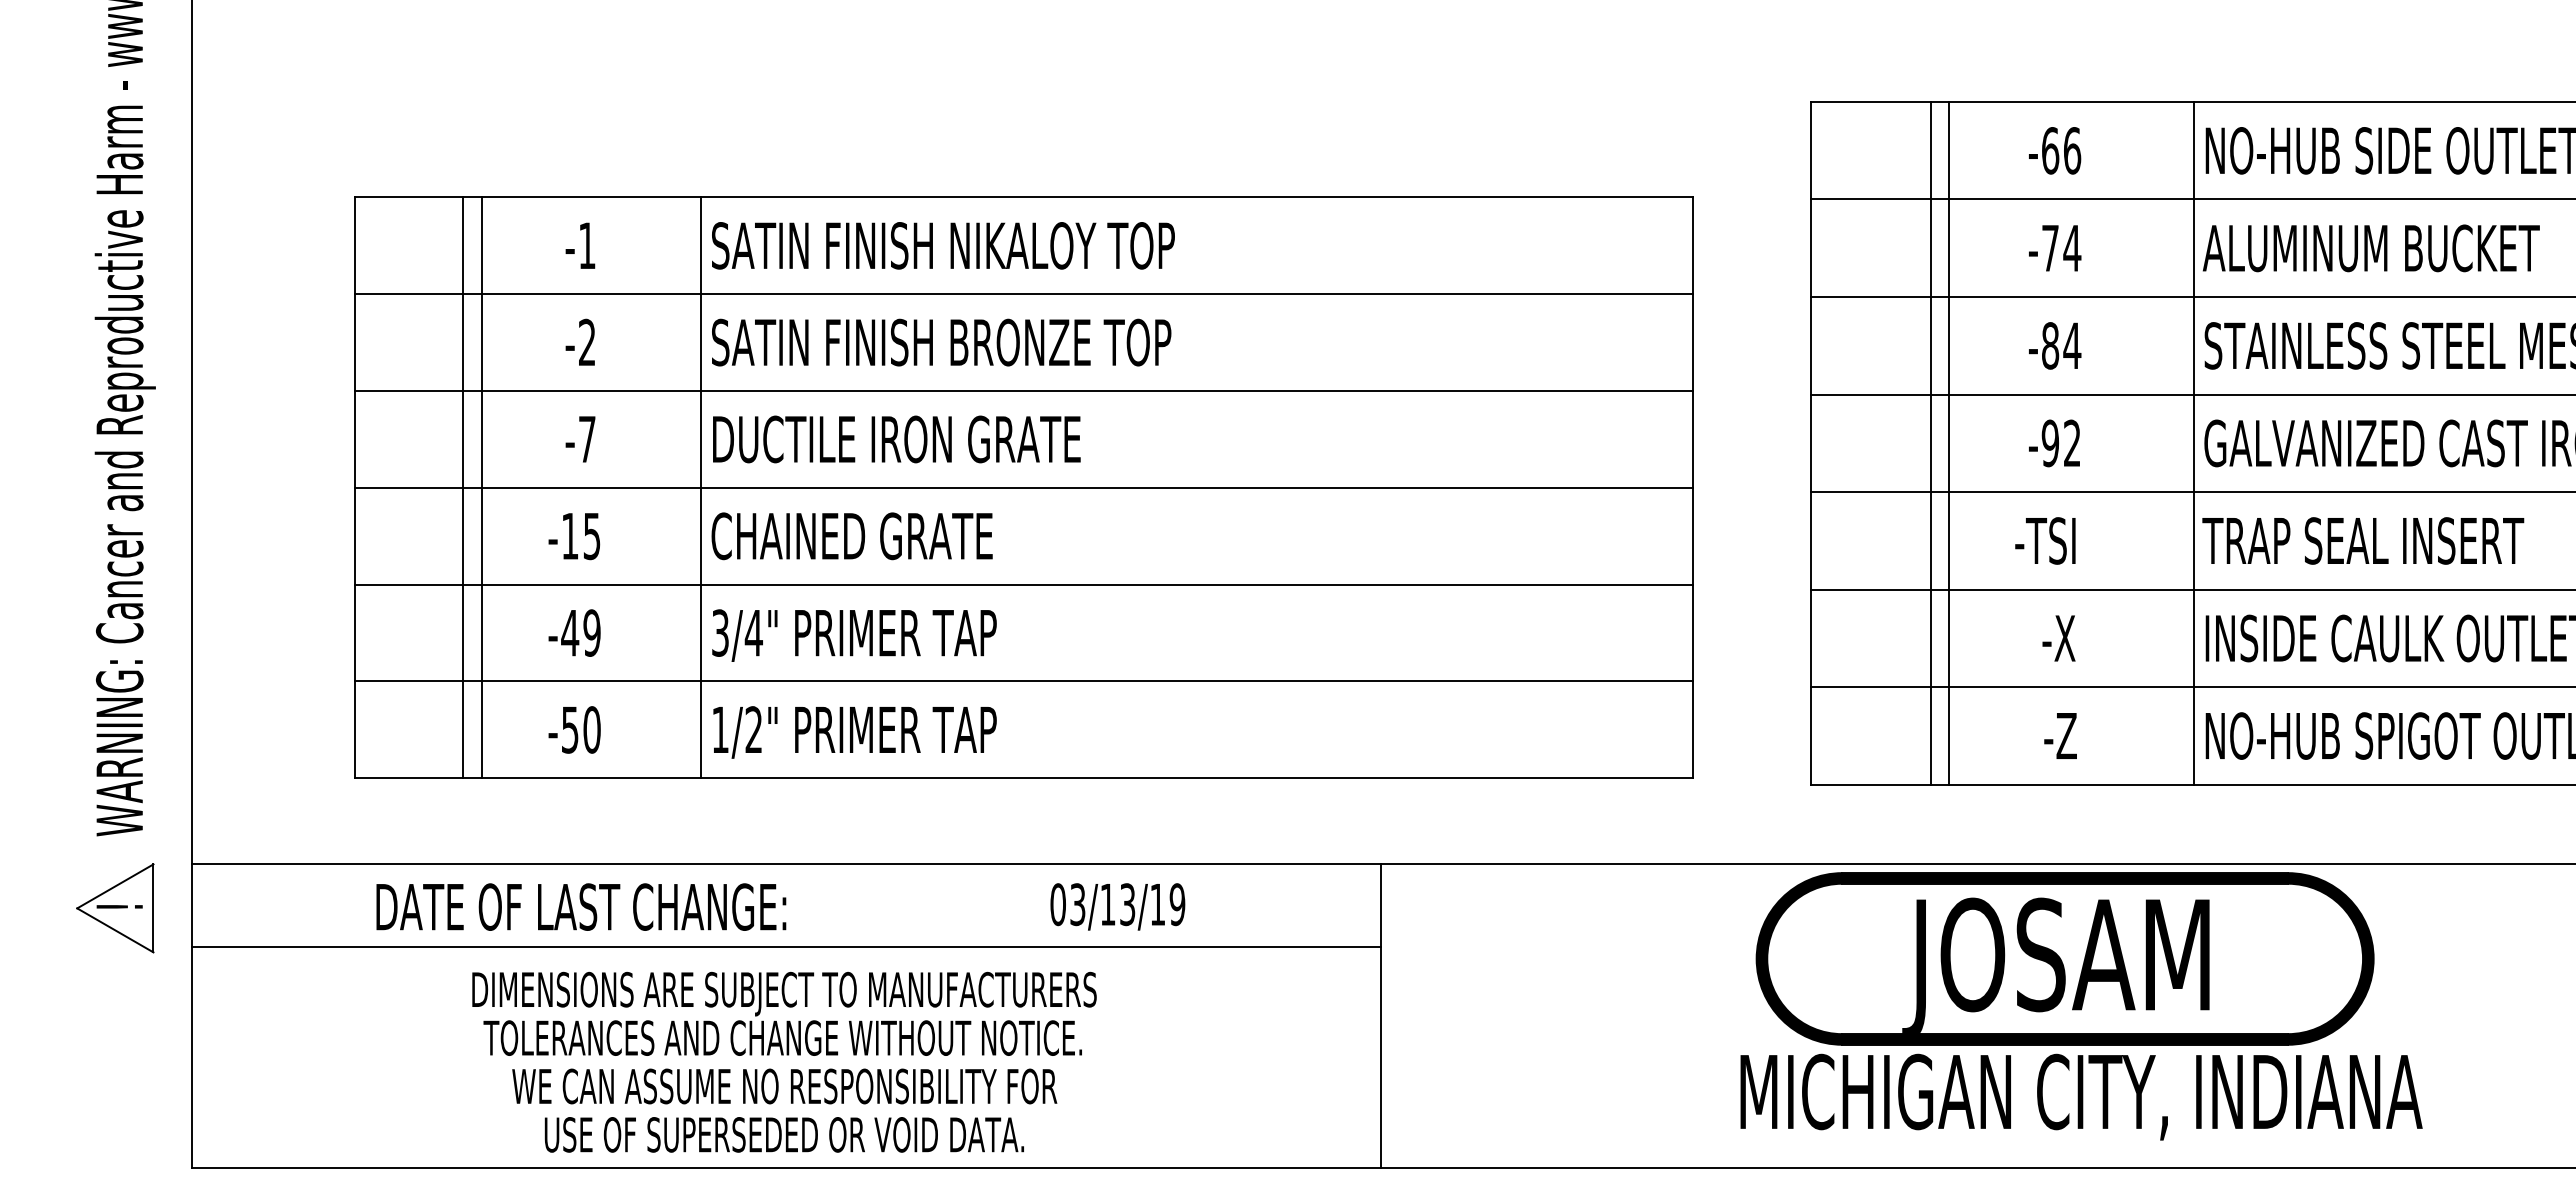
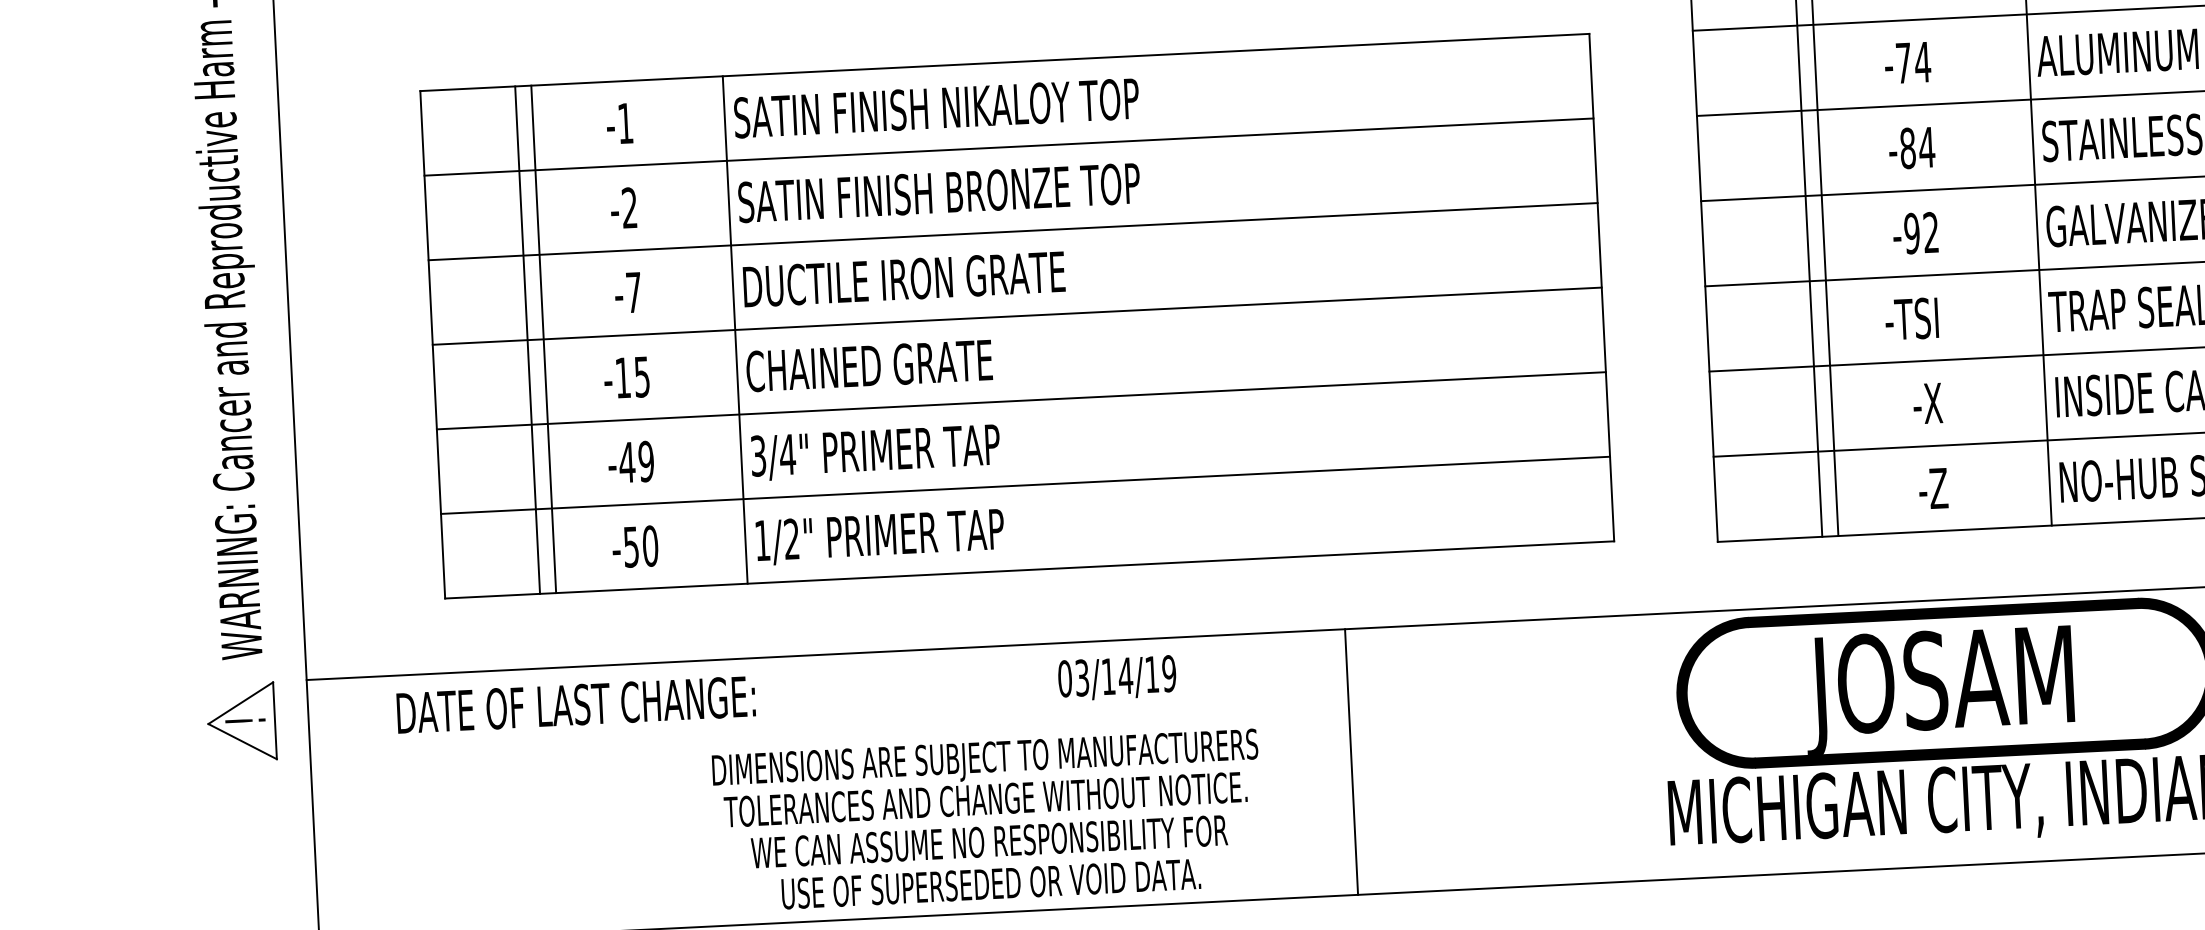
text: (1127, 904) -> (1125, 675), 03/13/19 -> 03/14/19
text: (581, 906) -> (576, 704), moved
line: (785, 946) -> (828, 727), removed
text: (784, 1061) -> (988, 819), moved

